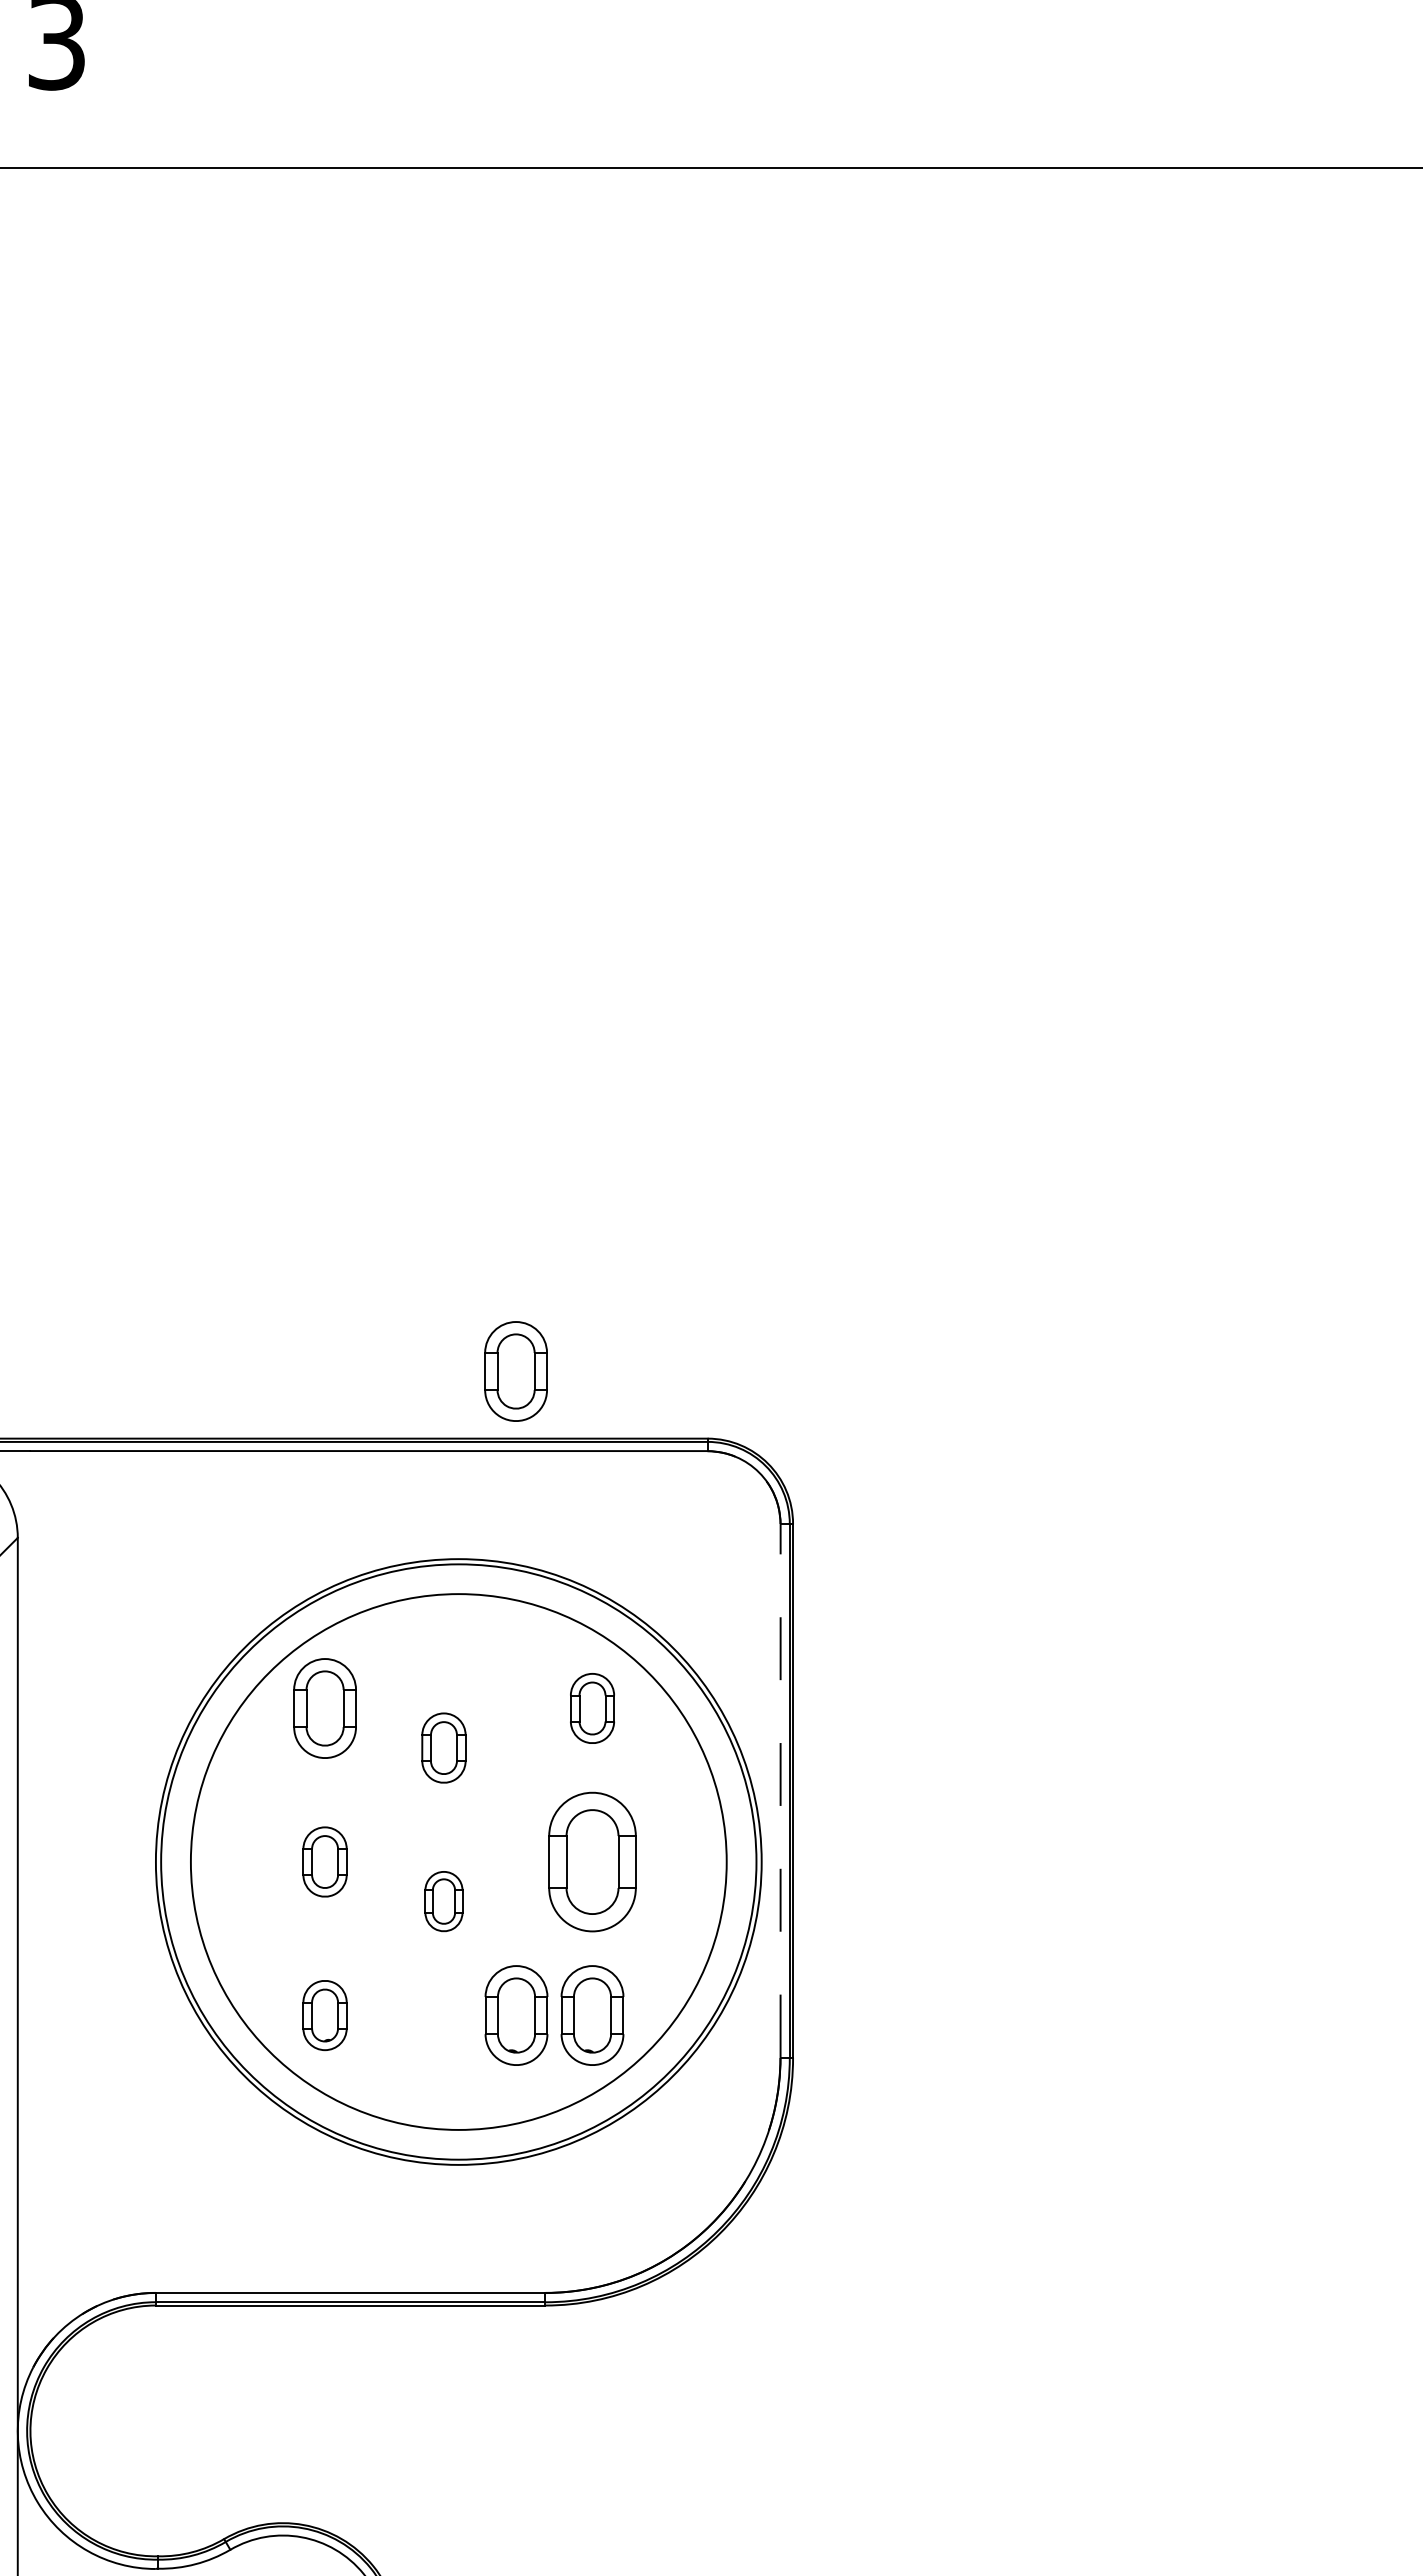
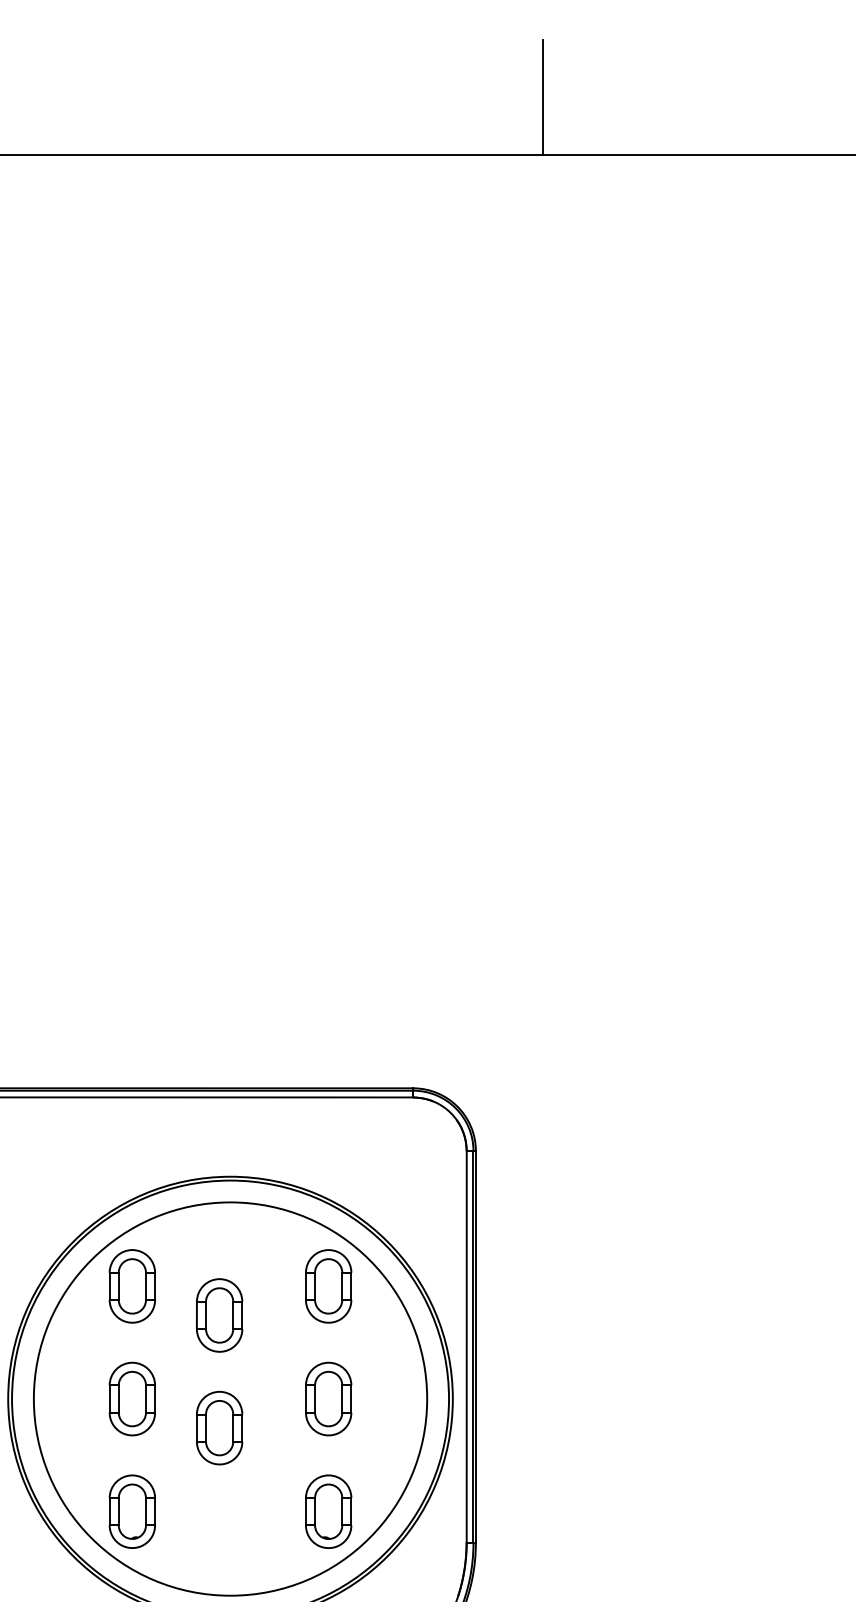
line: (884, 88) -> (542, 97), added
part: (515, 1371) -> (272, 1039), removed
part: (592, 1708) -> (328, 1286), size x1.43
part: (443, 1747) -> (219, 1315), size x1.43
line: (780, 1790) -> (466, 1346), dashed -> solid
part: (324, 1861) -> (131, 1398), size x1.43
part: (592, 1861) -> (328, 1398), size x0.71
part: (443, 1901) -> (219, 1428), size x1.67
part: (324, 2015) -> (131, 1511), size x1.43
part: (516, 2015) -> (272, 1511), removed

